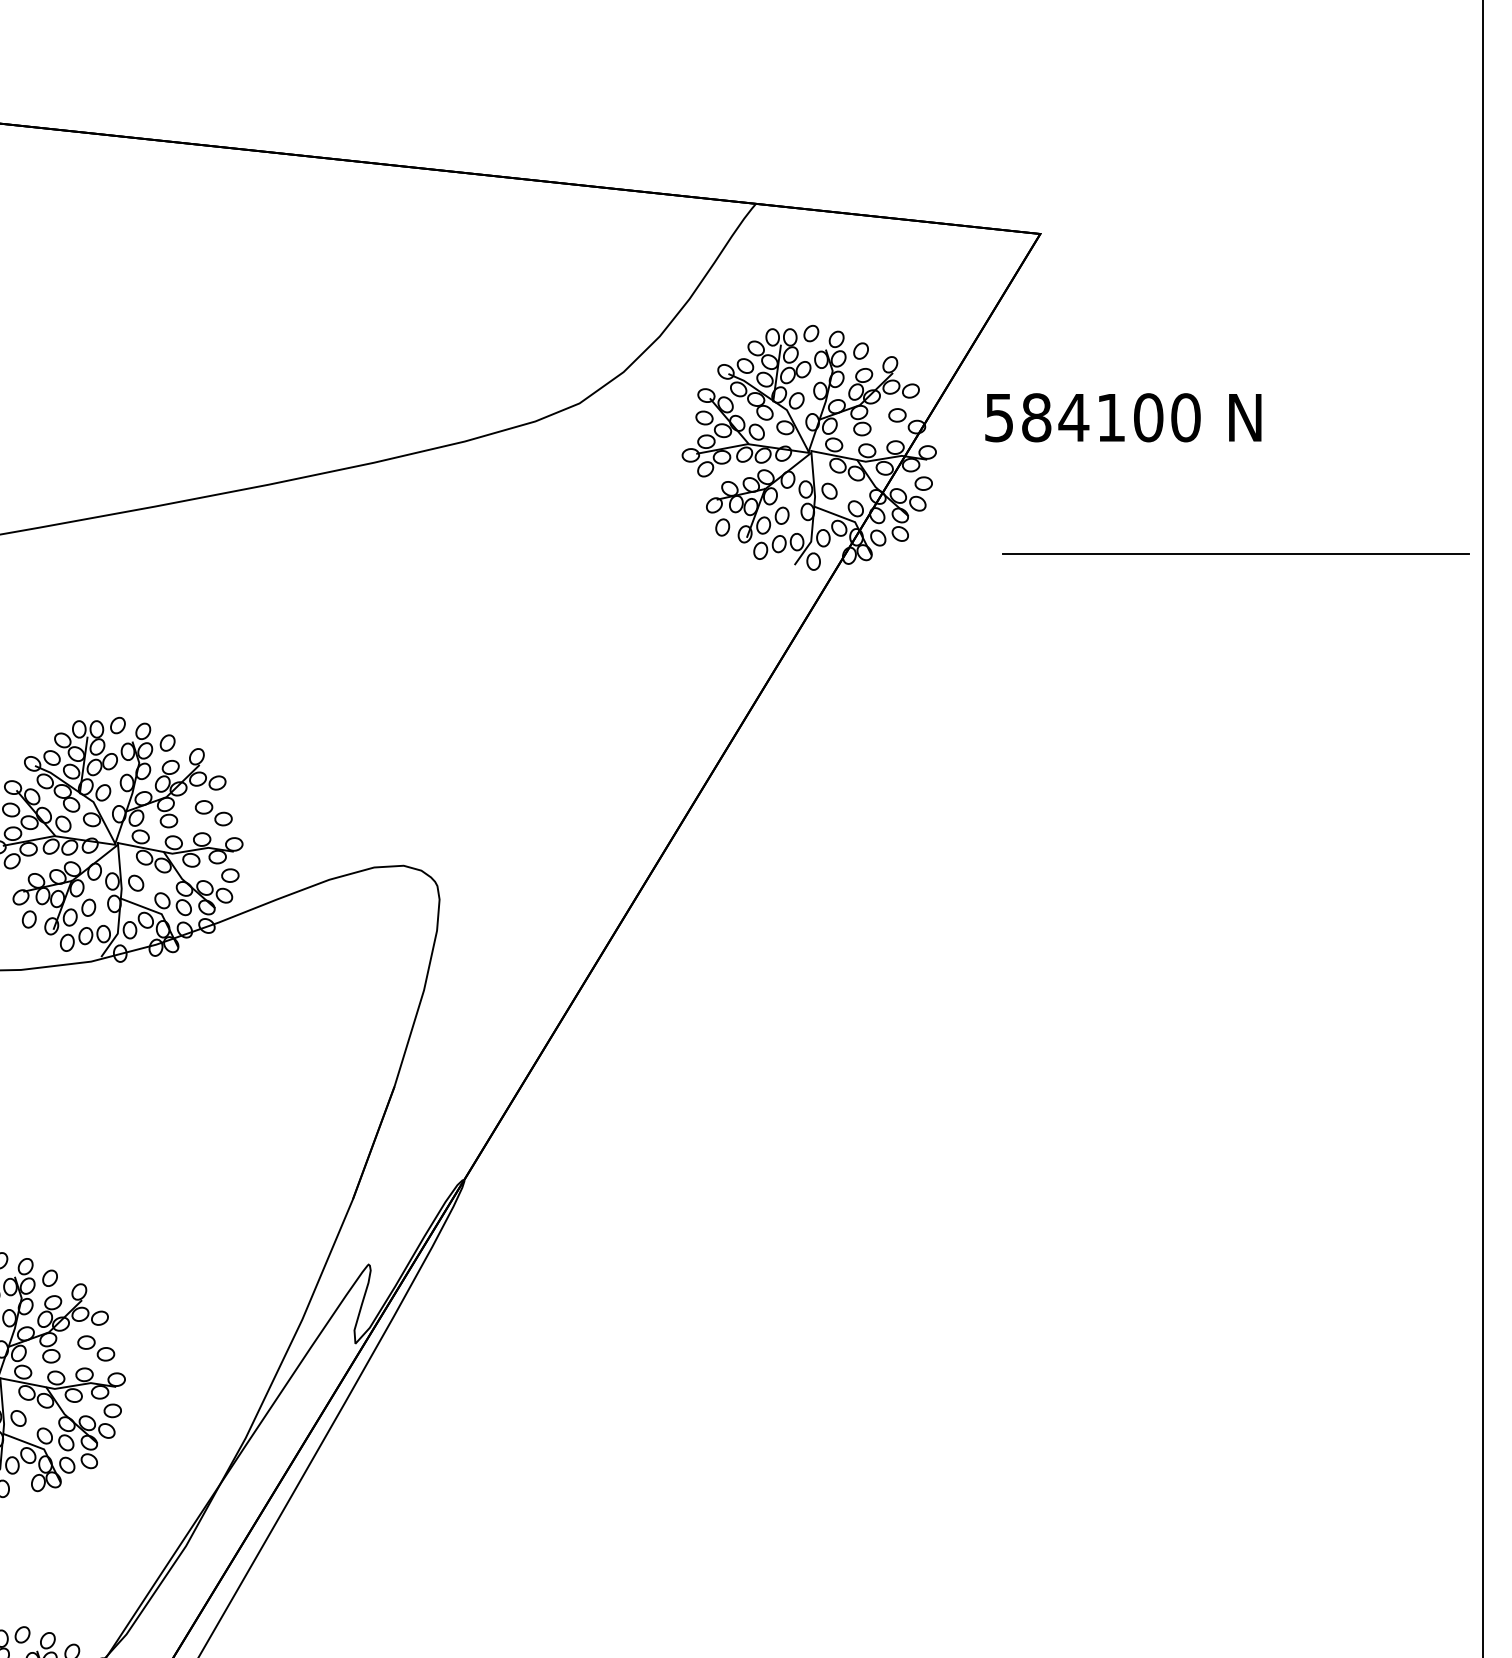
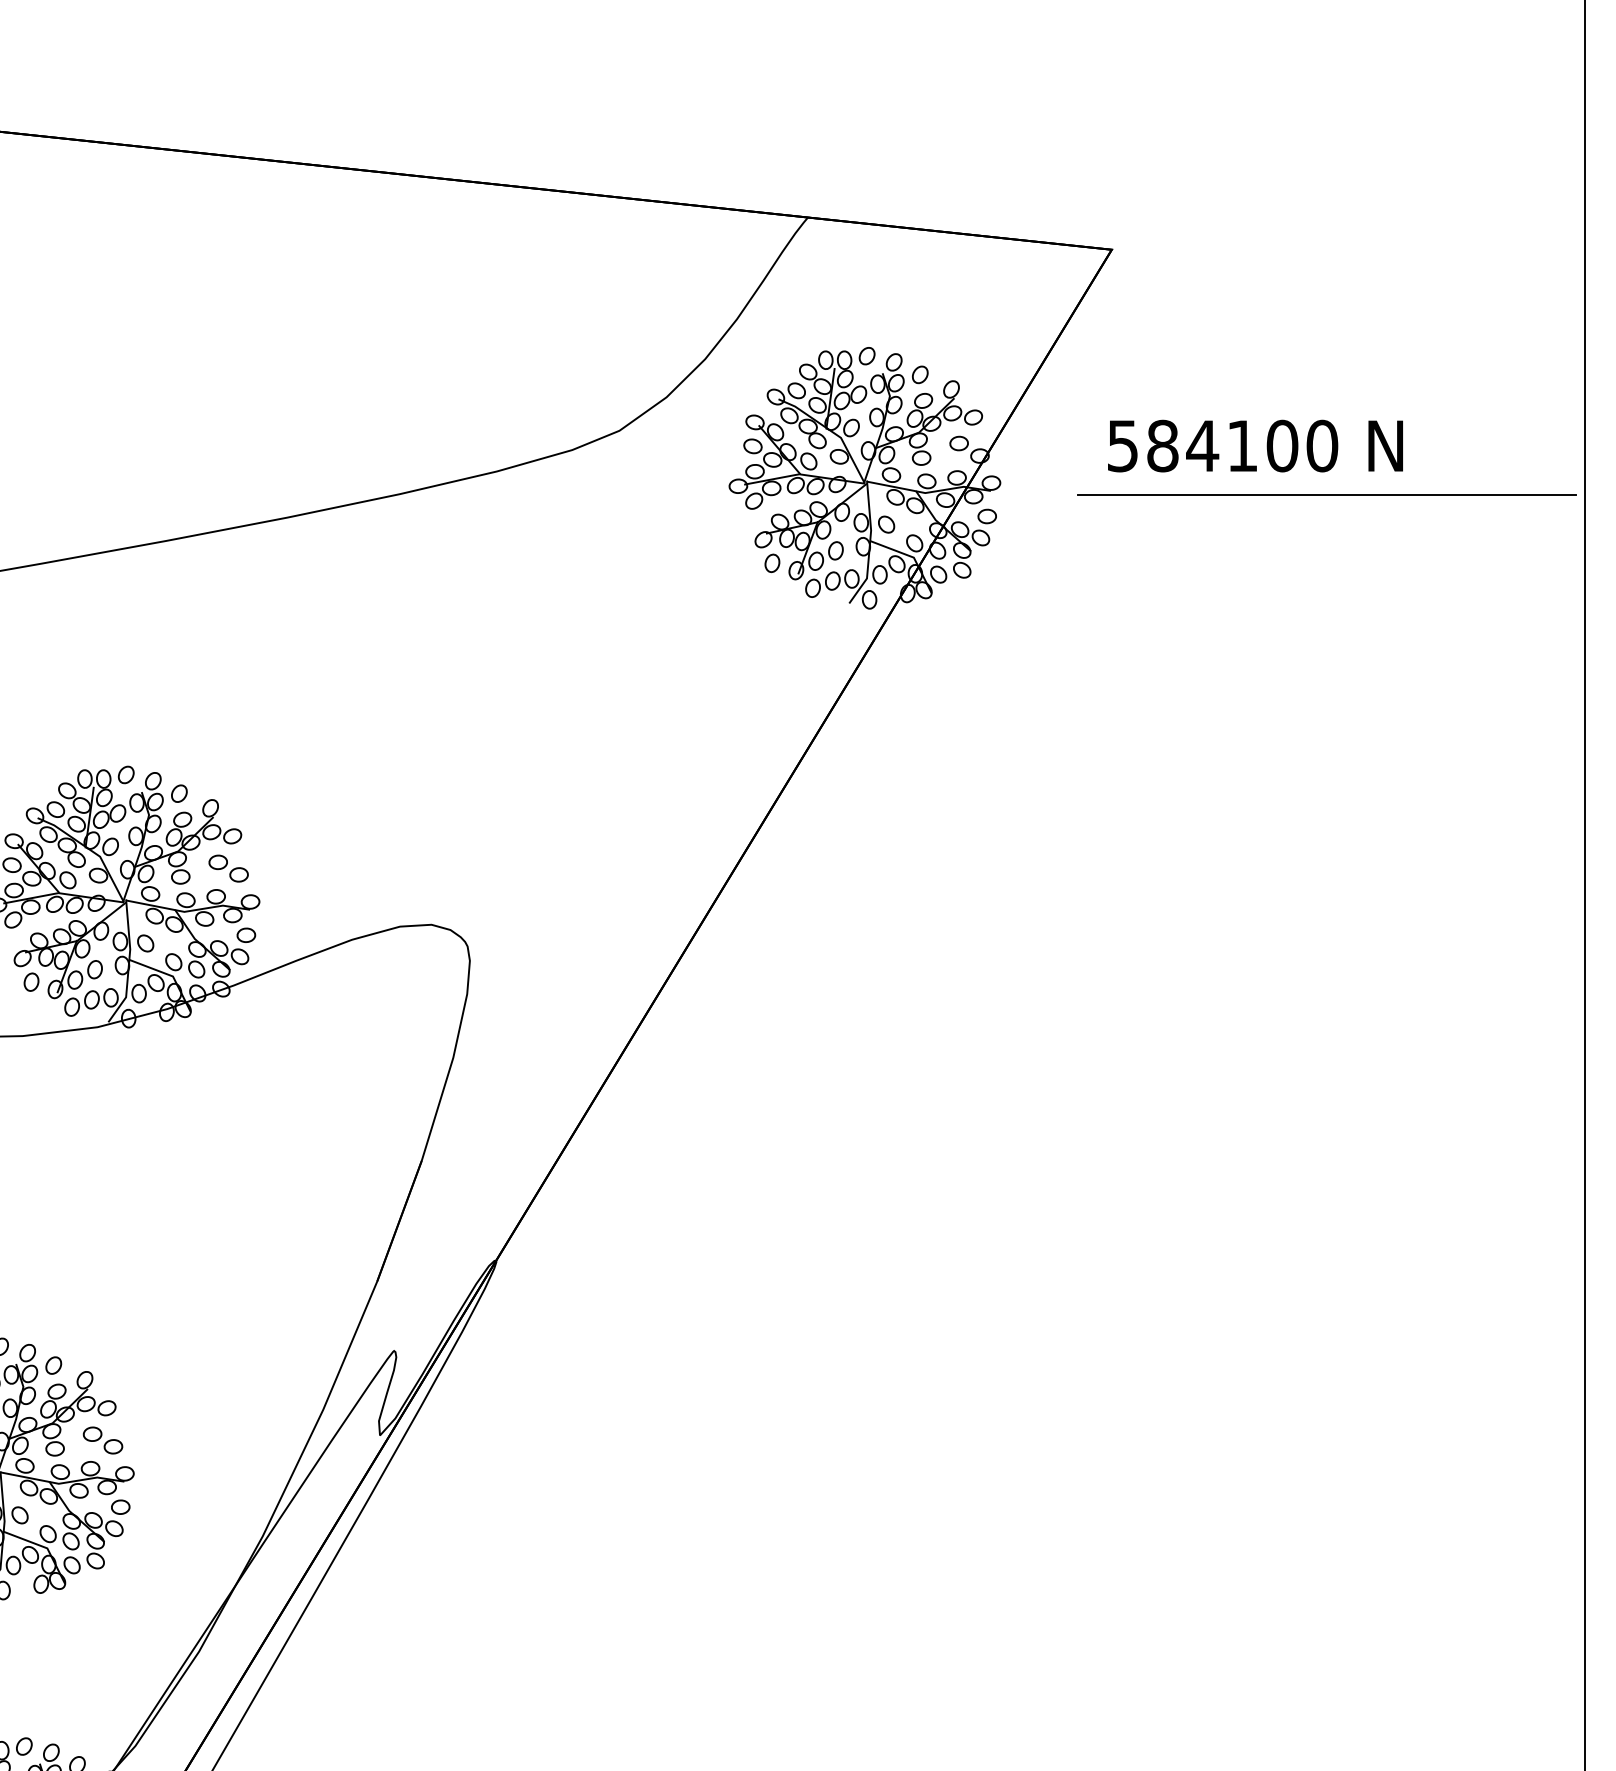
text: (1123, 417) -> (1255, 445), moved
line: (1235, 553) -> (1326, 494), moved

